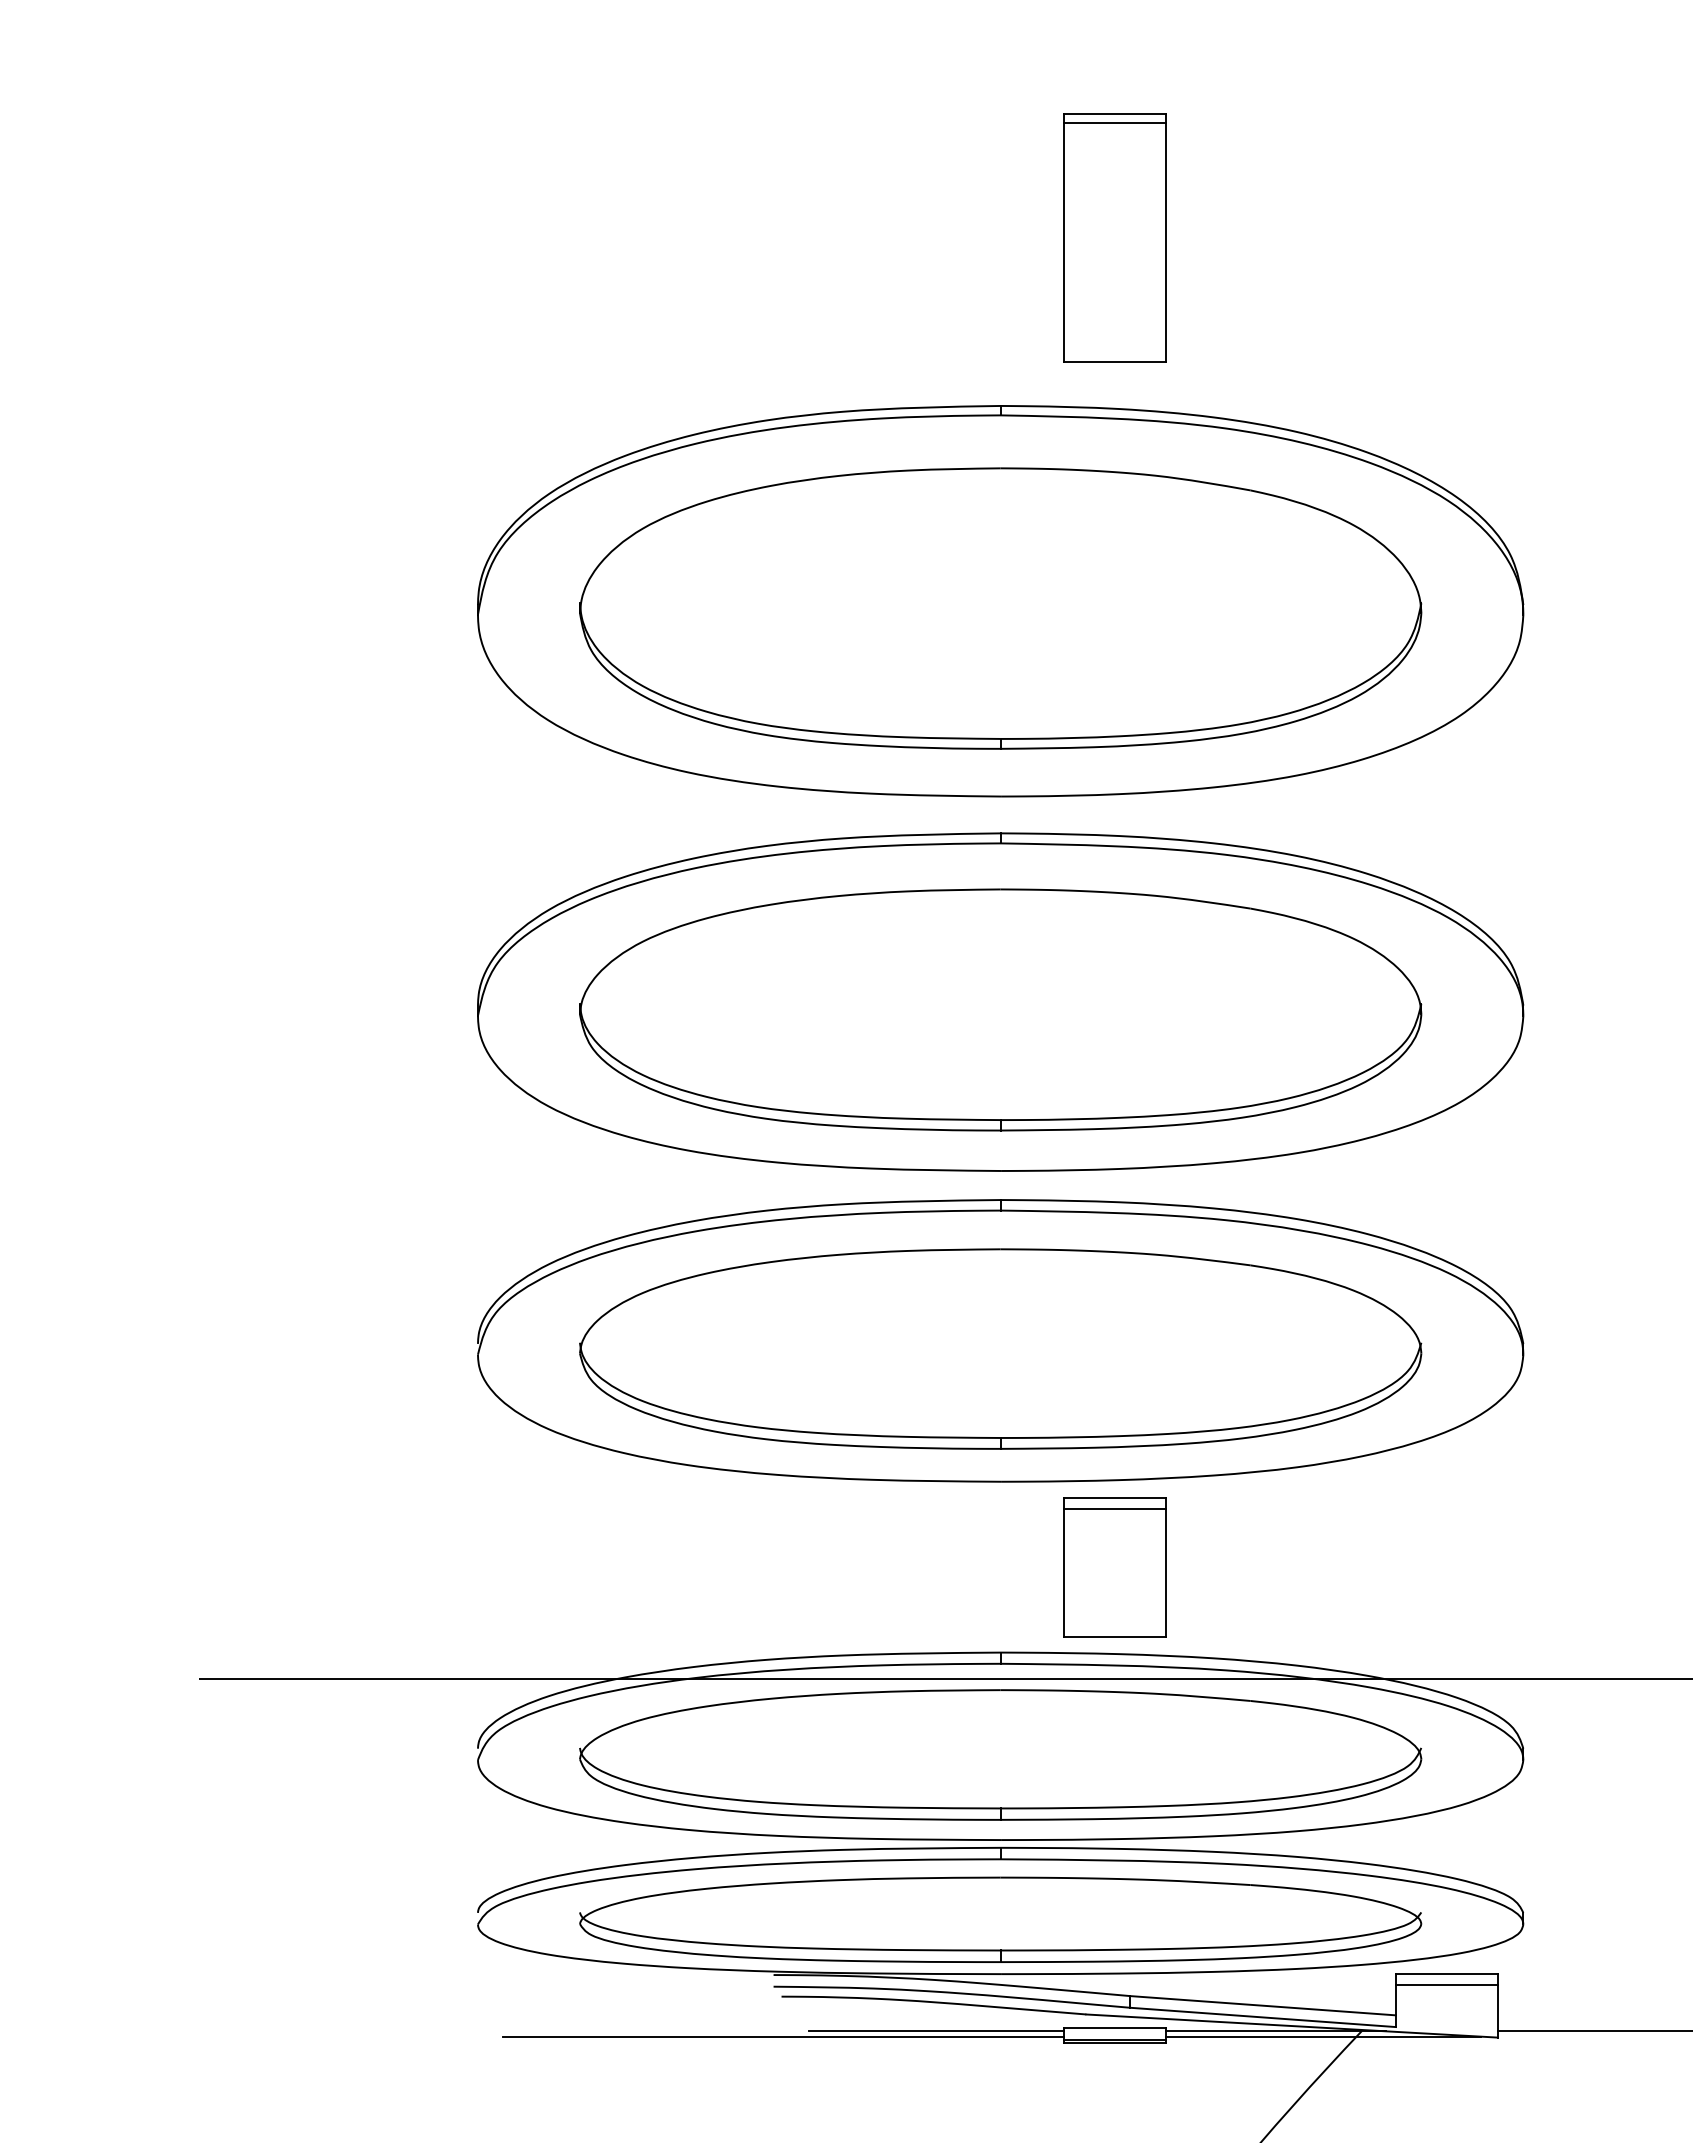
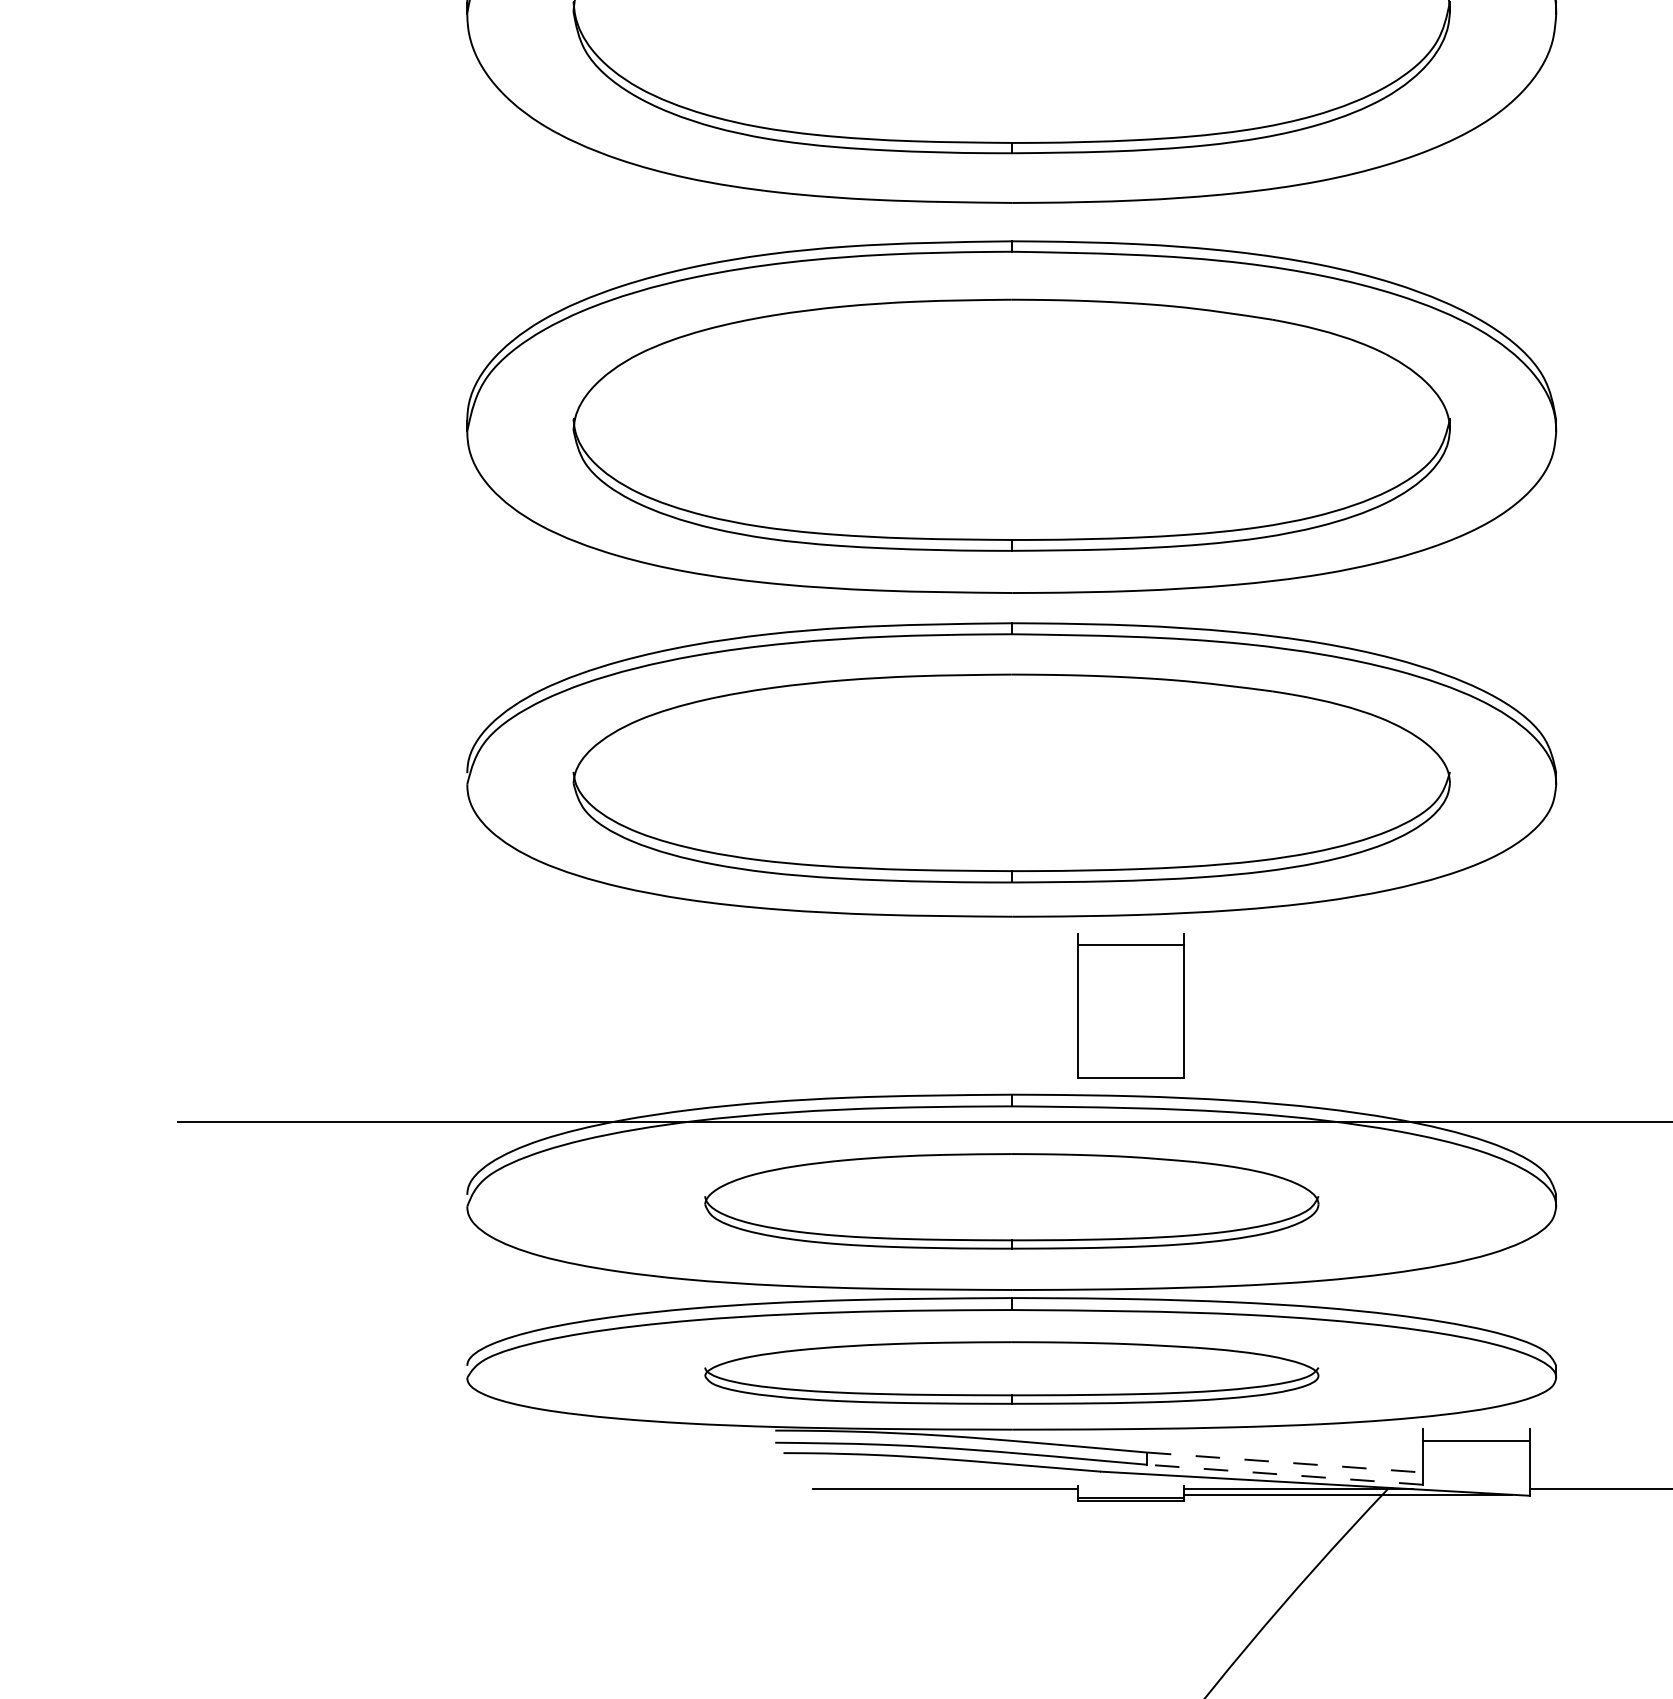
line: (1115, 1498) -> (1131, 934), removed
part: (1000, 1754) -> (1011, 1200), size x0.7
part: (1000, 1919) -> (1011, 1372), size x0.7
line: (1446, 1973) -> (1476, 1428), removed
line: (1263, 2005) -> (1285, 1462), solid -> dashed
line: (1262, 2017) -> (1284, 1474), solid -> dashed
line: (1115, 2028) -> (1131, 1486), removed
line: (783, 2036) -> (785, 1494), removed

